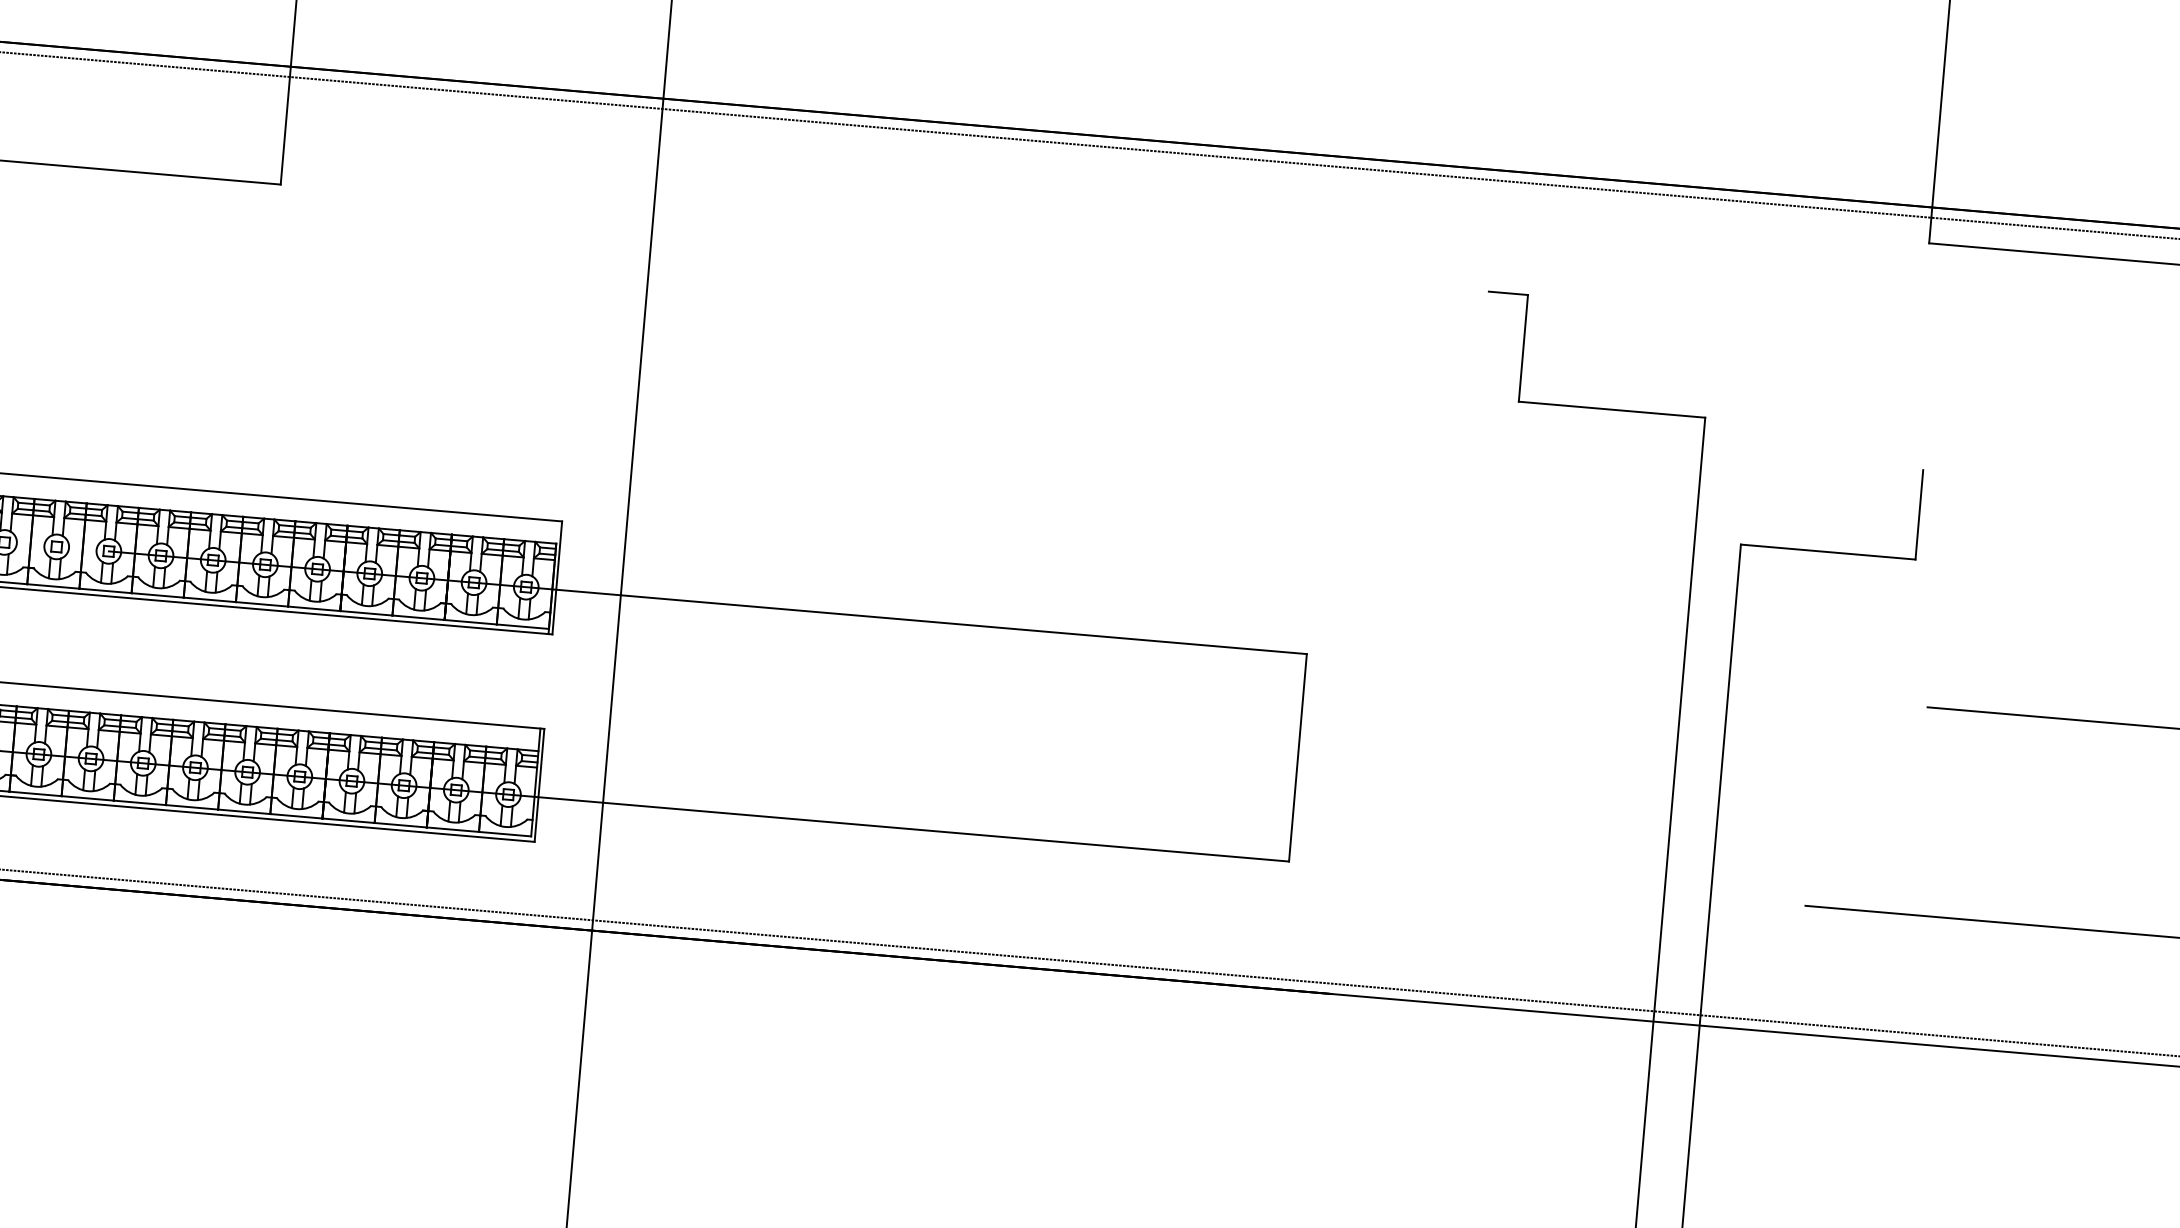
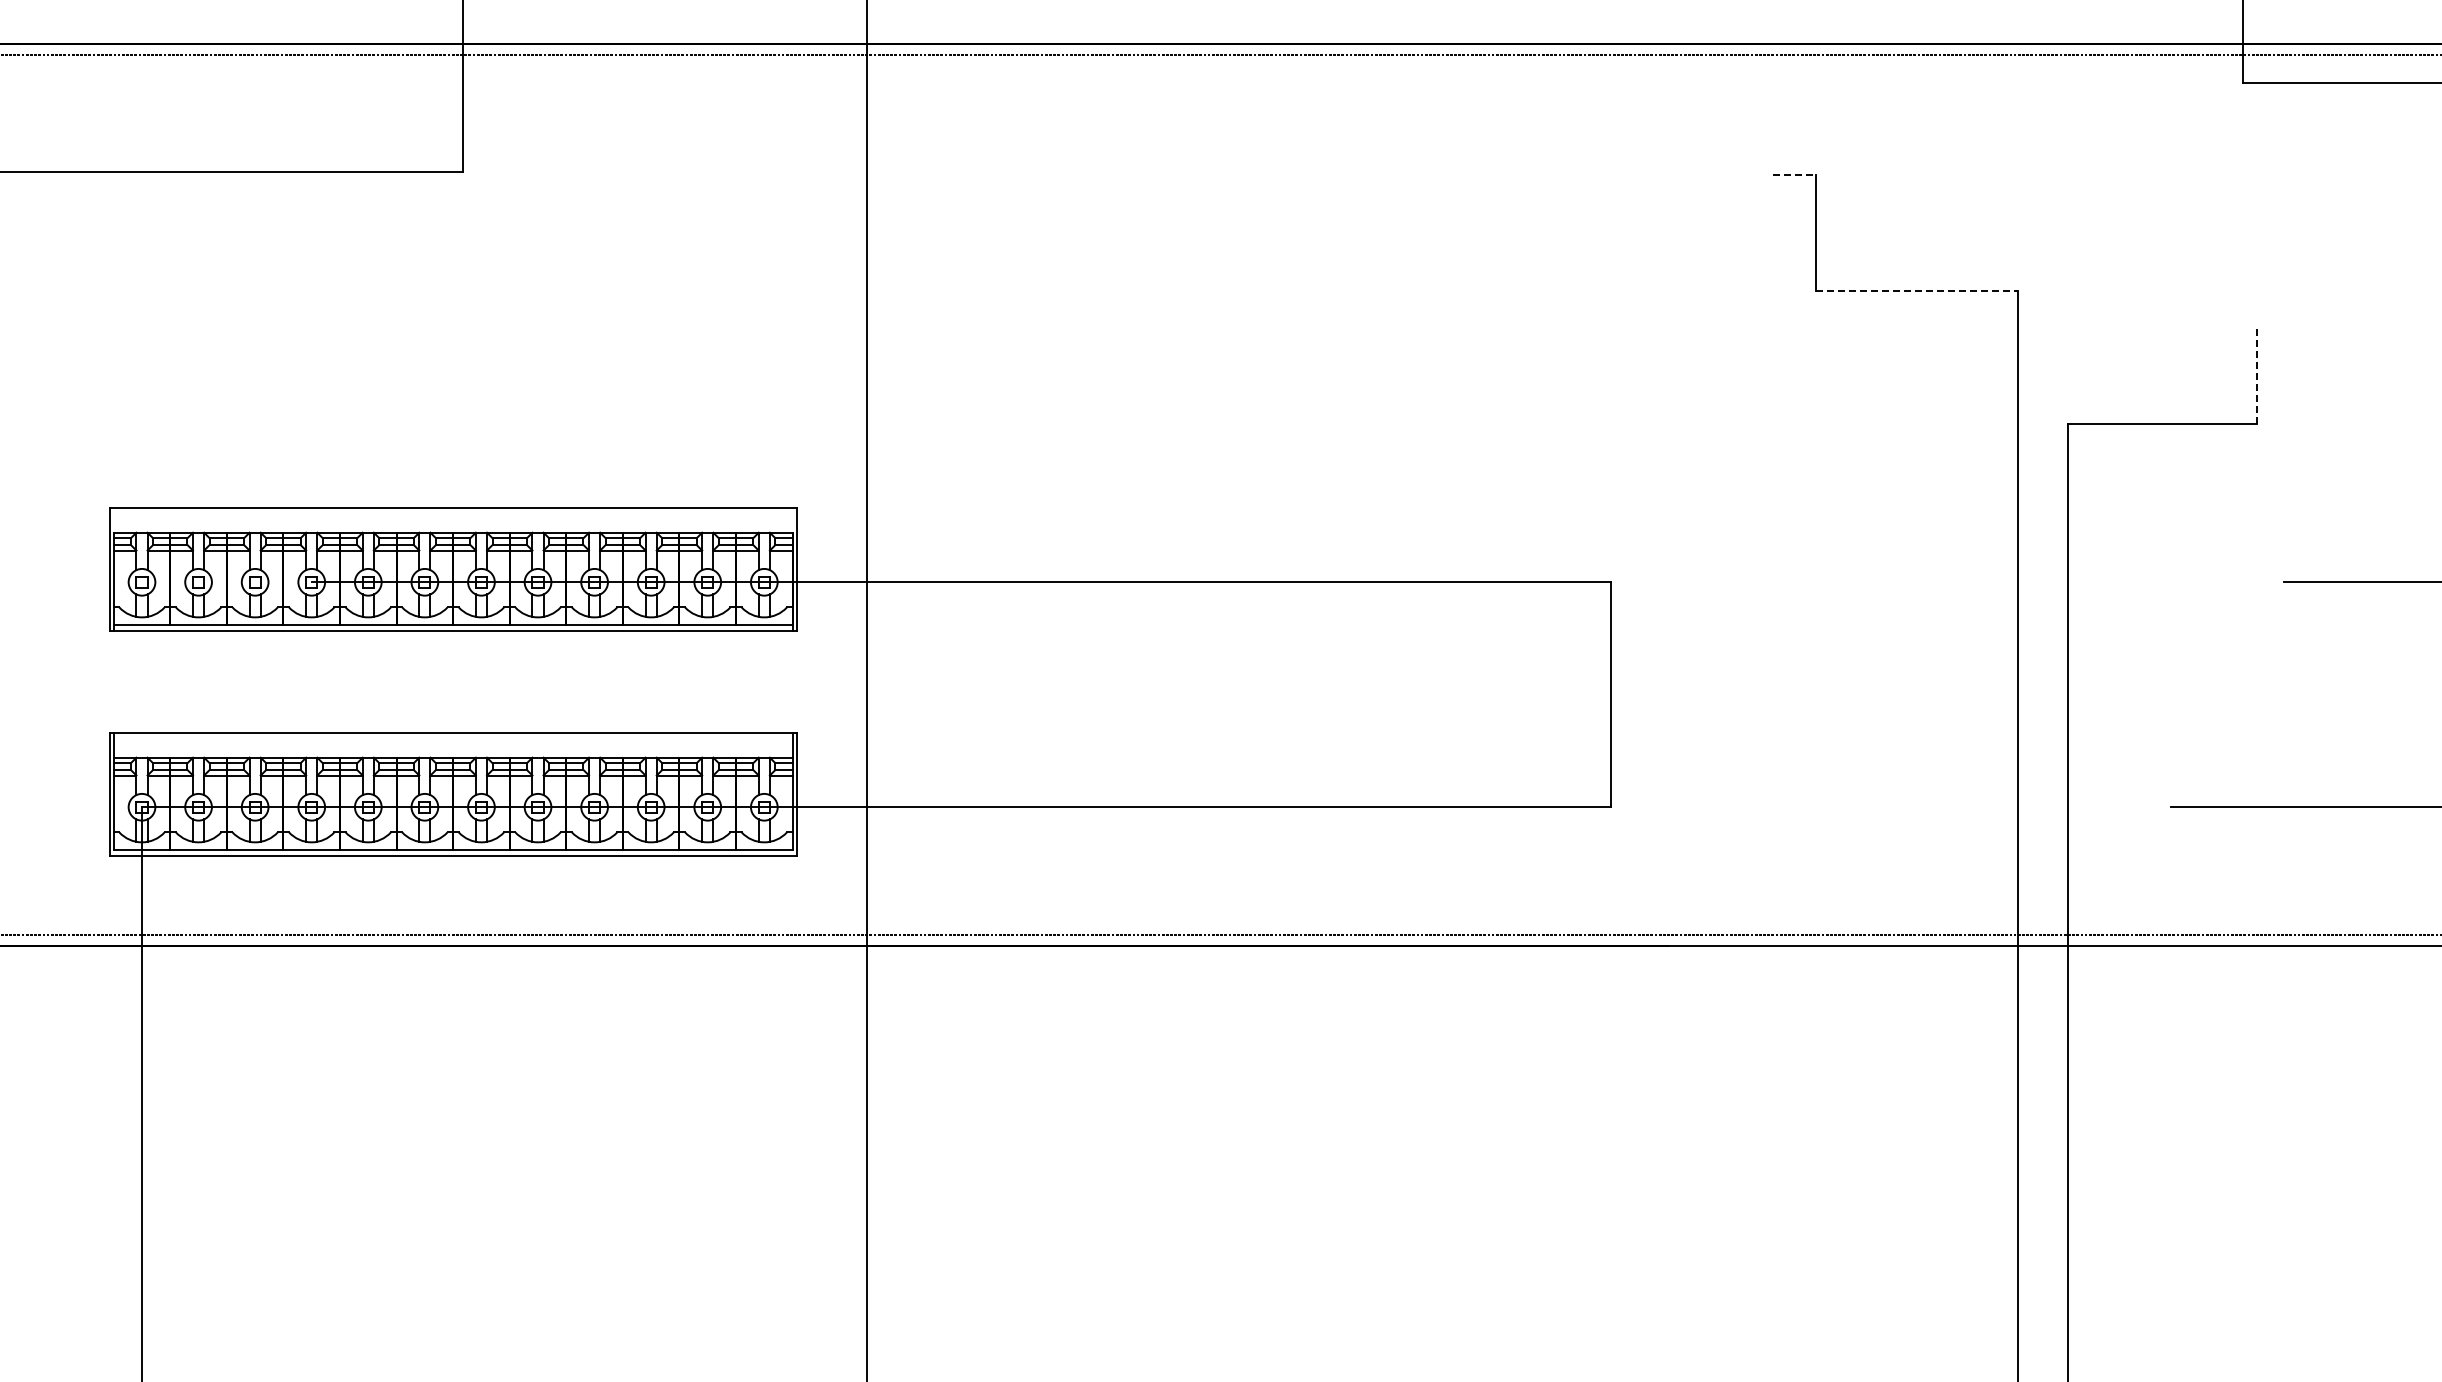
line: (1508, 293) -> (1794, 175), solid -> dashed
line: (1612, 410) -> (1917, 291), solid -> dashed
line: (1919, 514) -> (2257, 375), solid -> dashed

